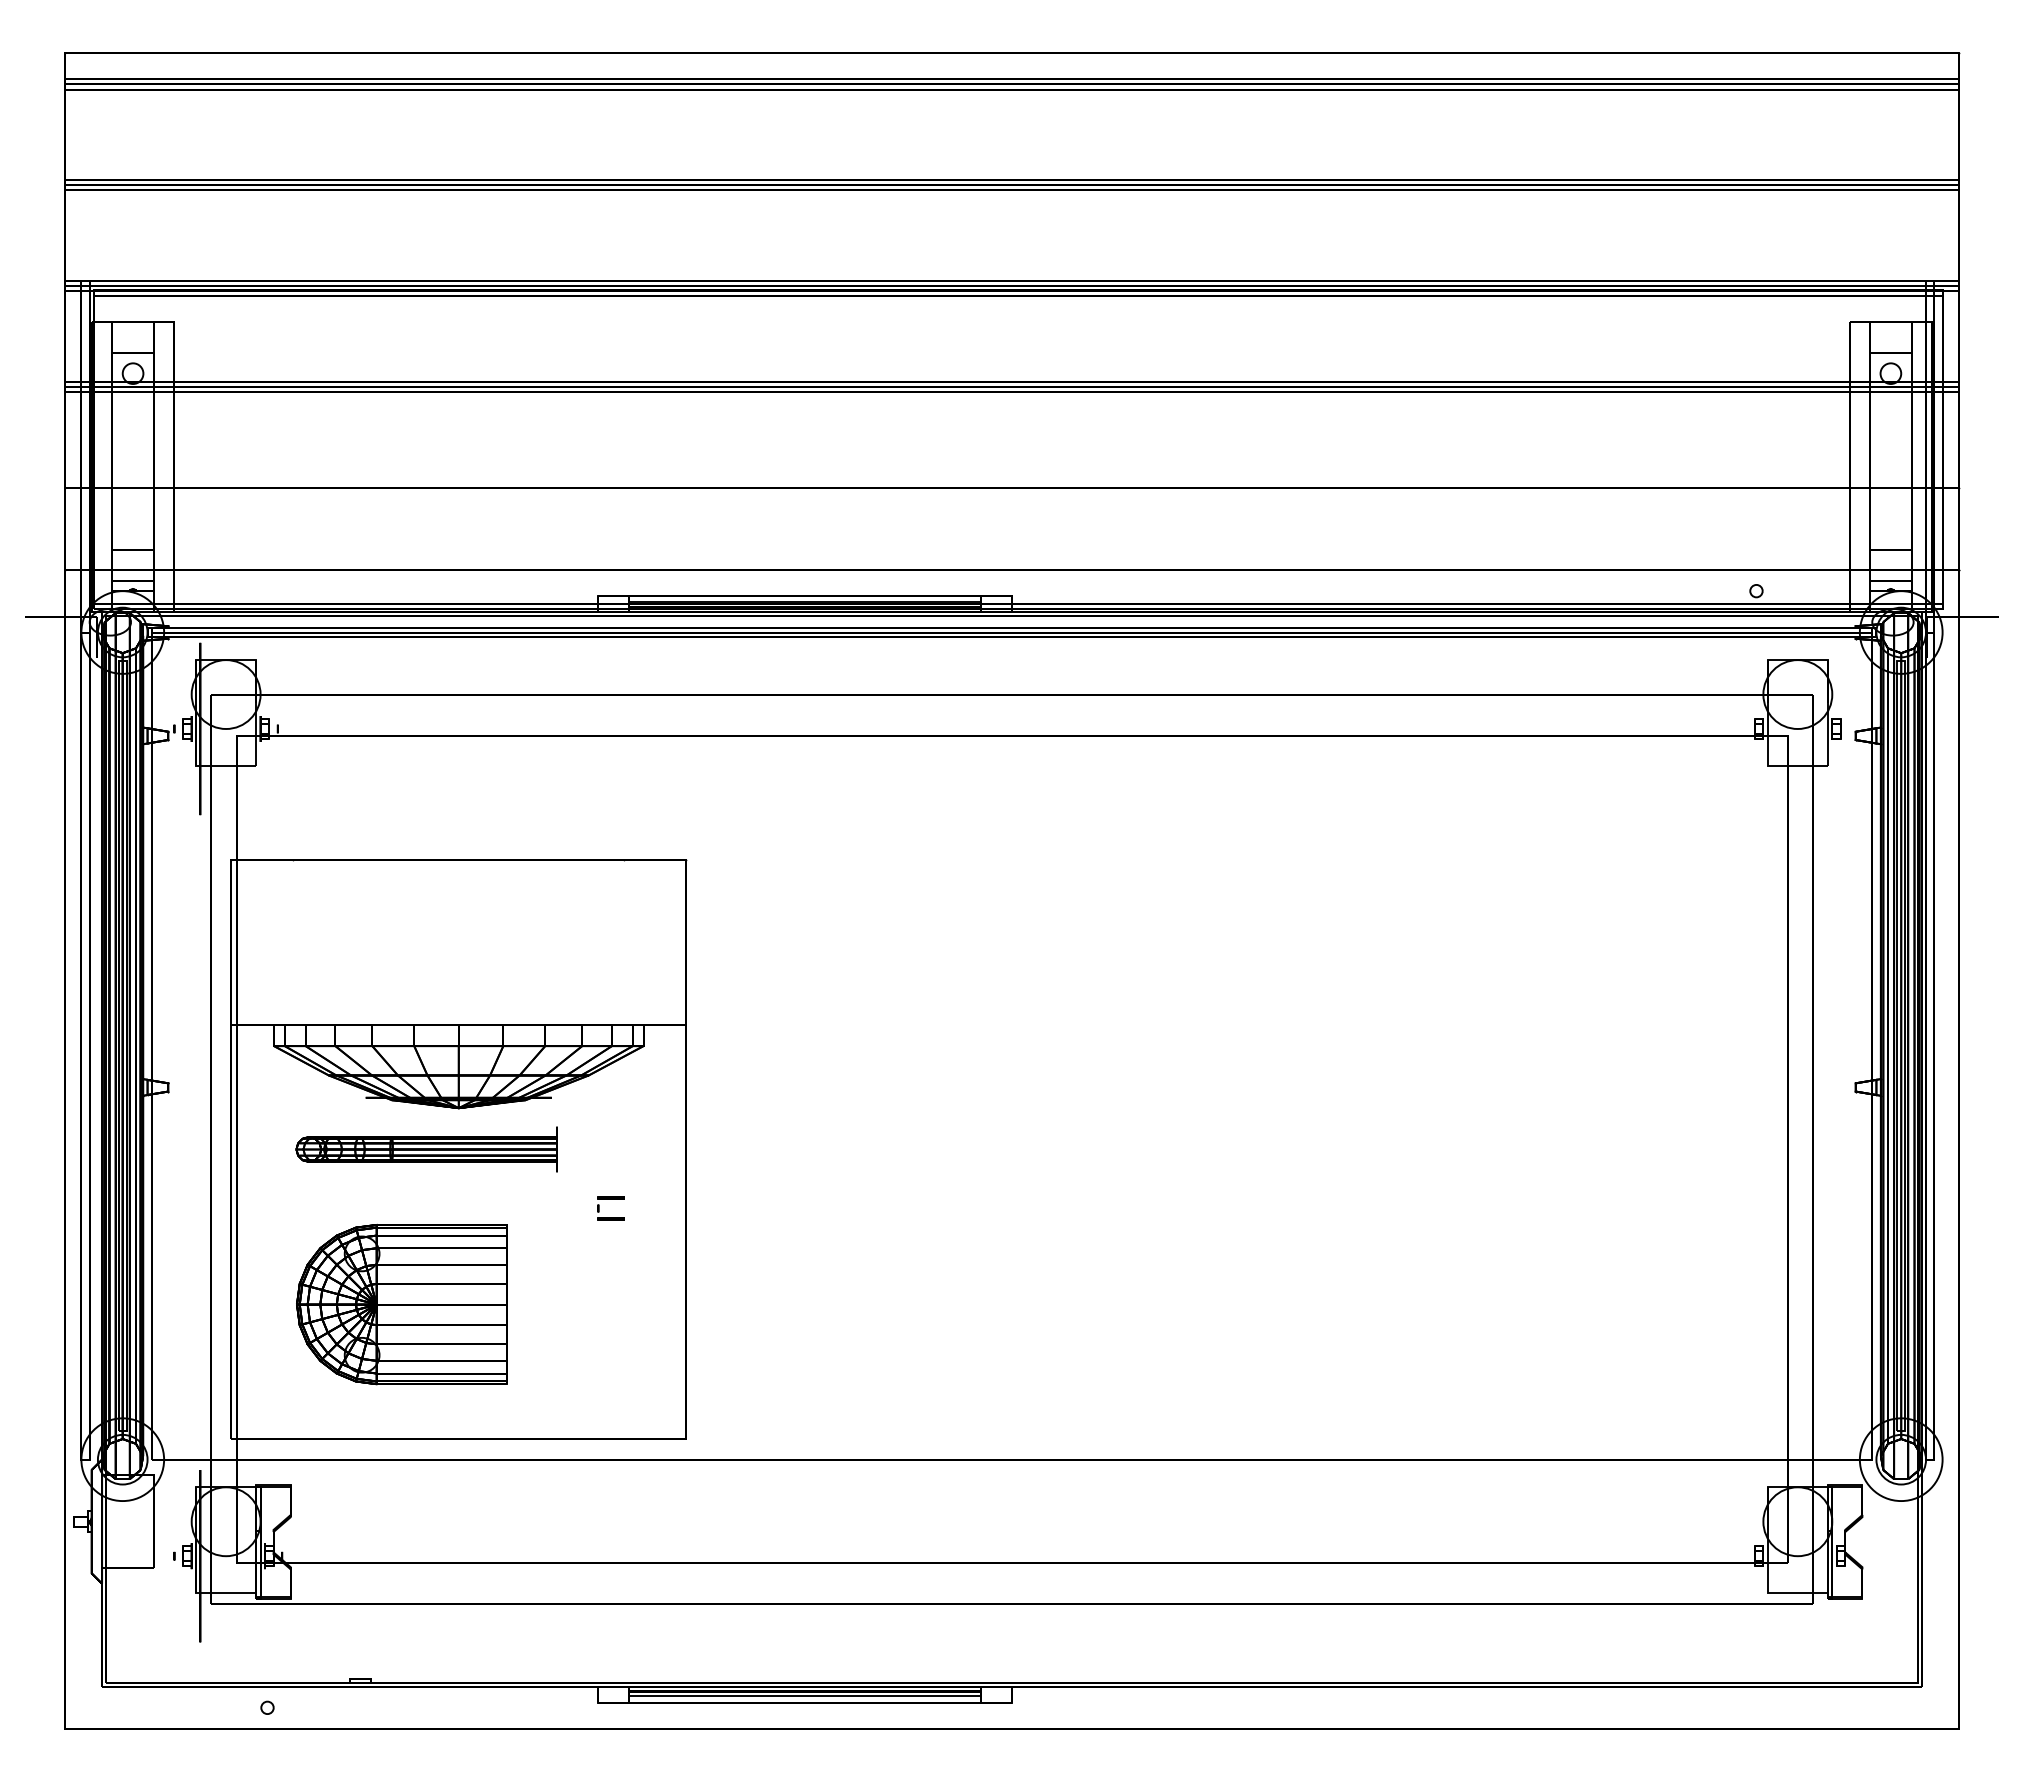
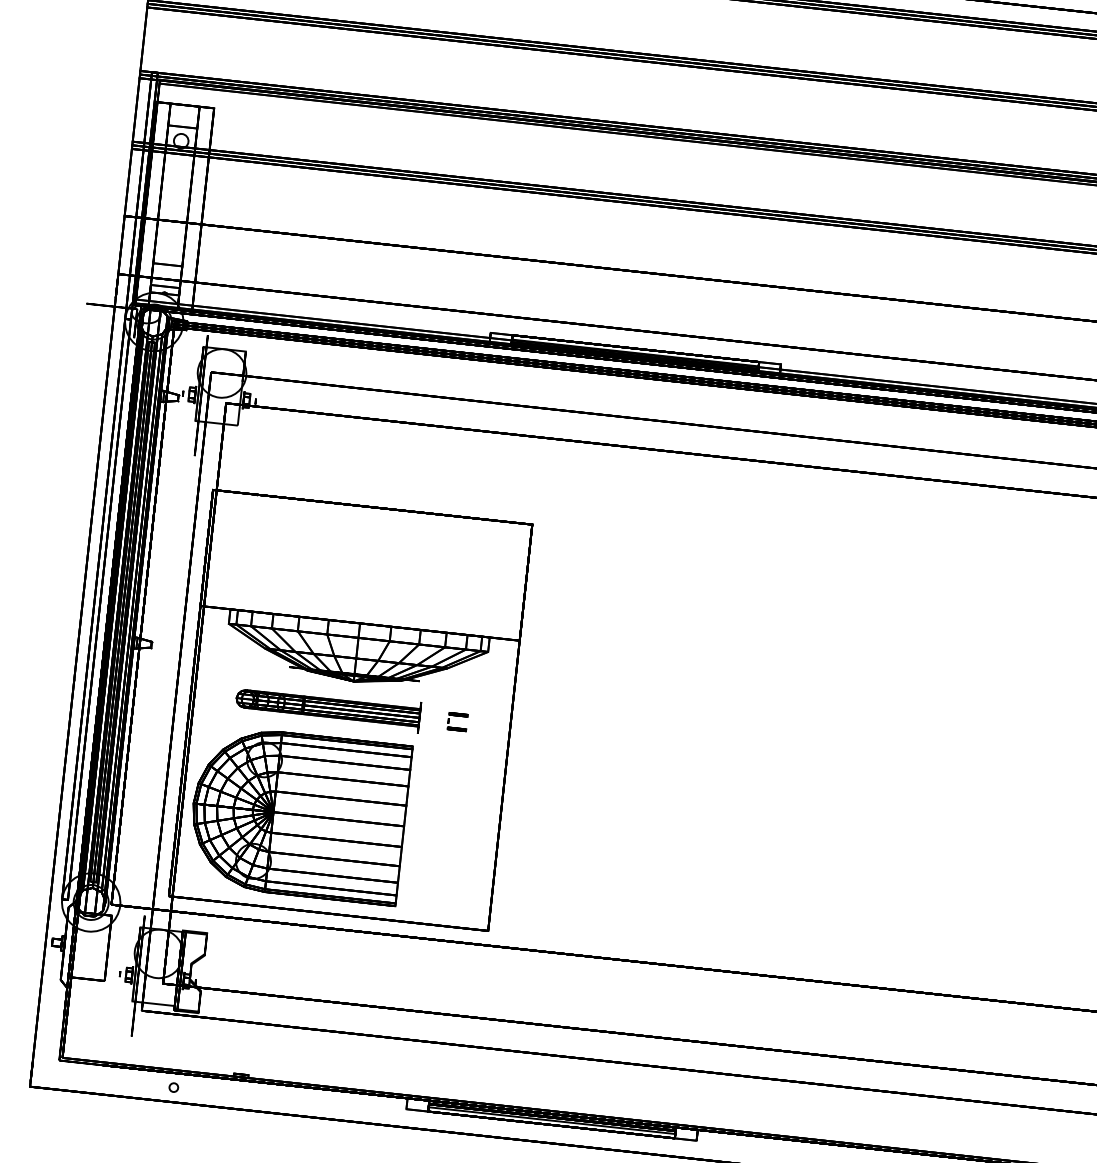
part: (610, 1199) -> (457, 715), moved
part: (401, 1304) -> (298, 814), size x1.43

